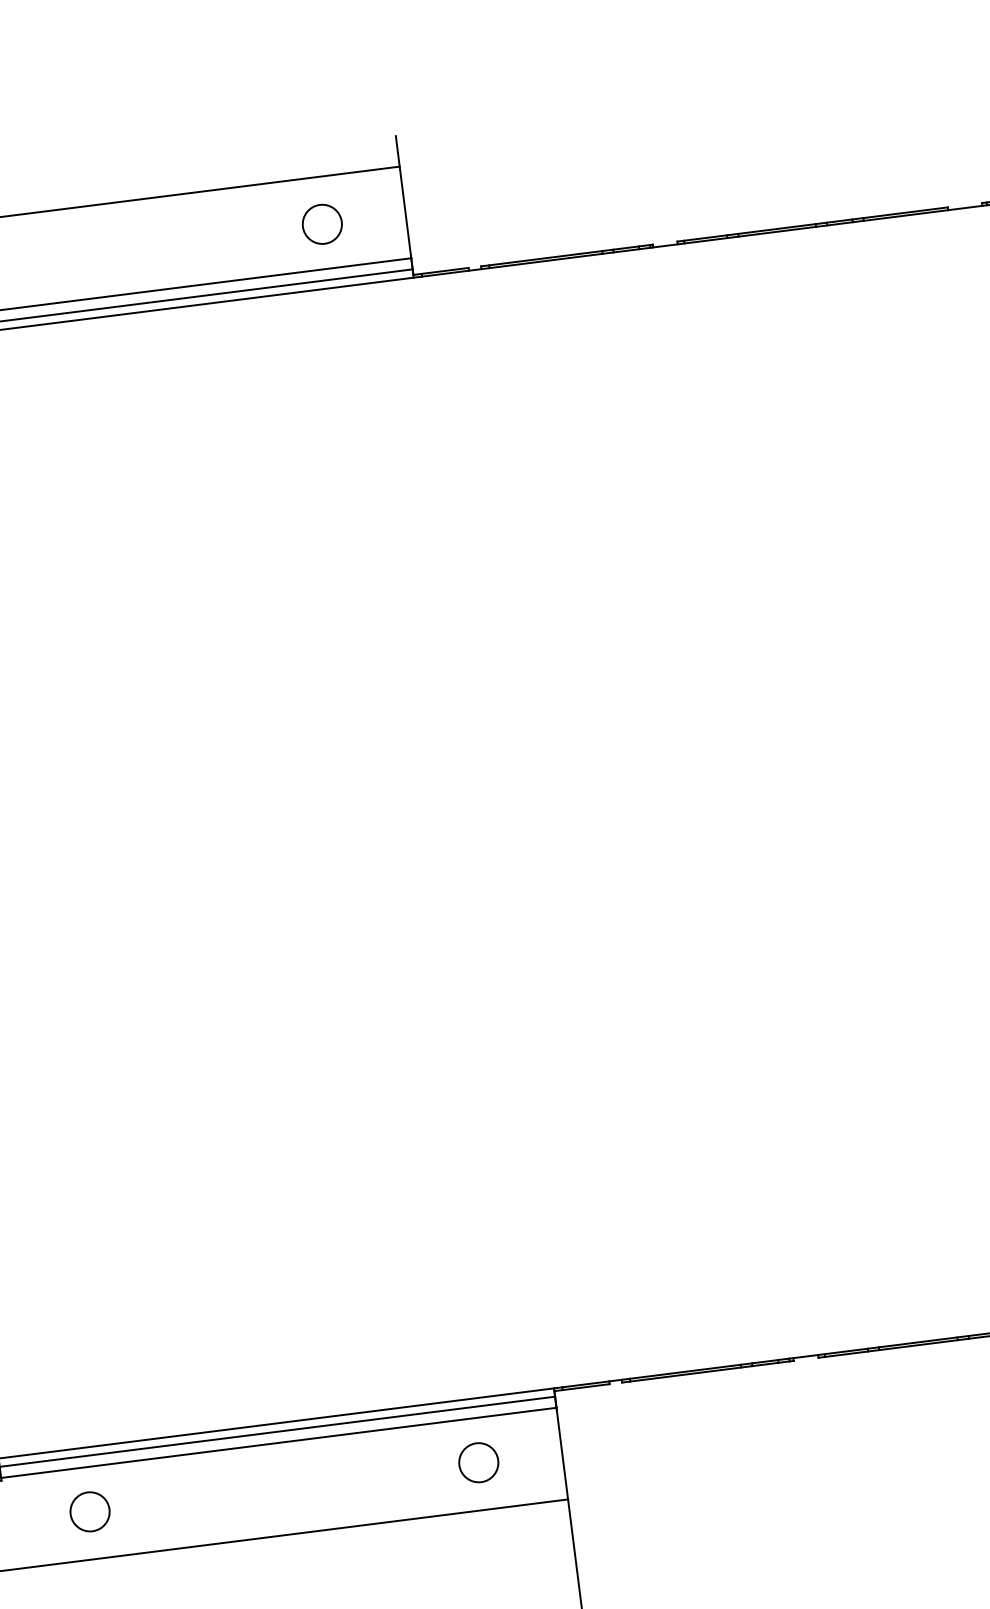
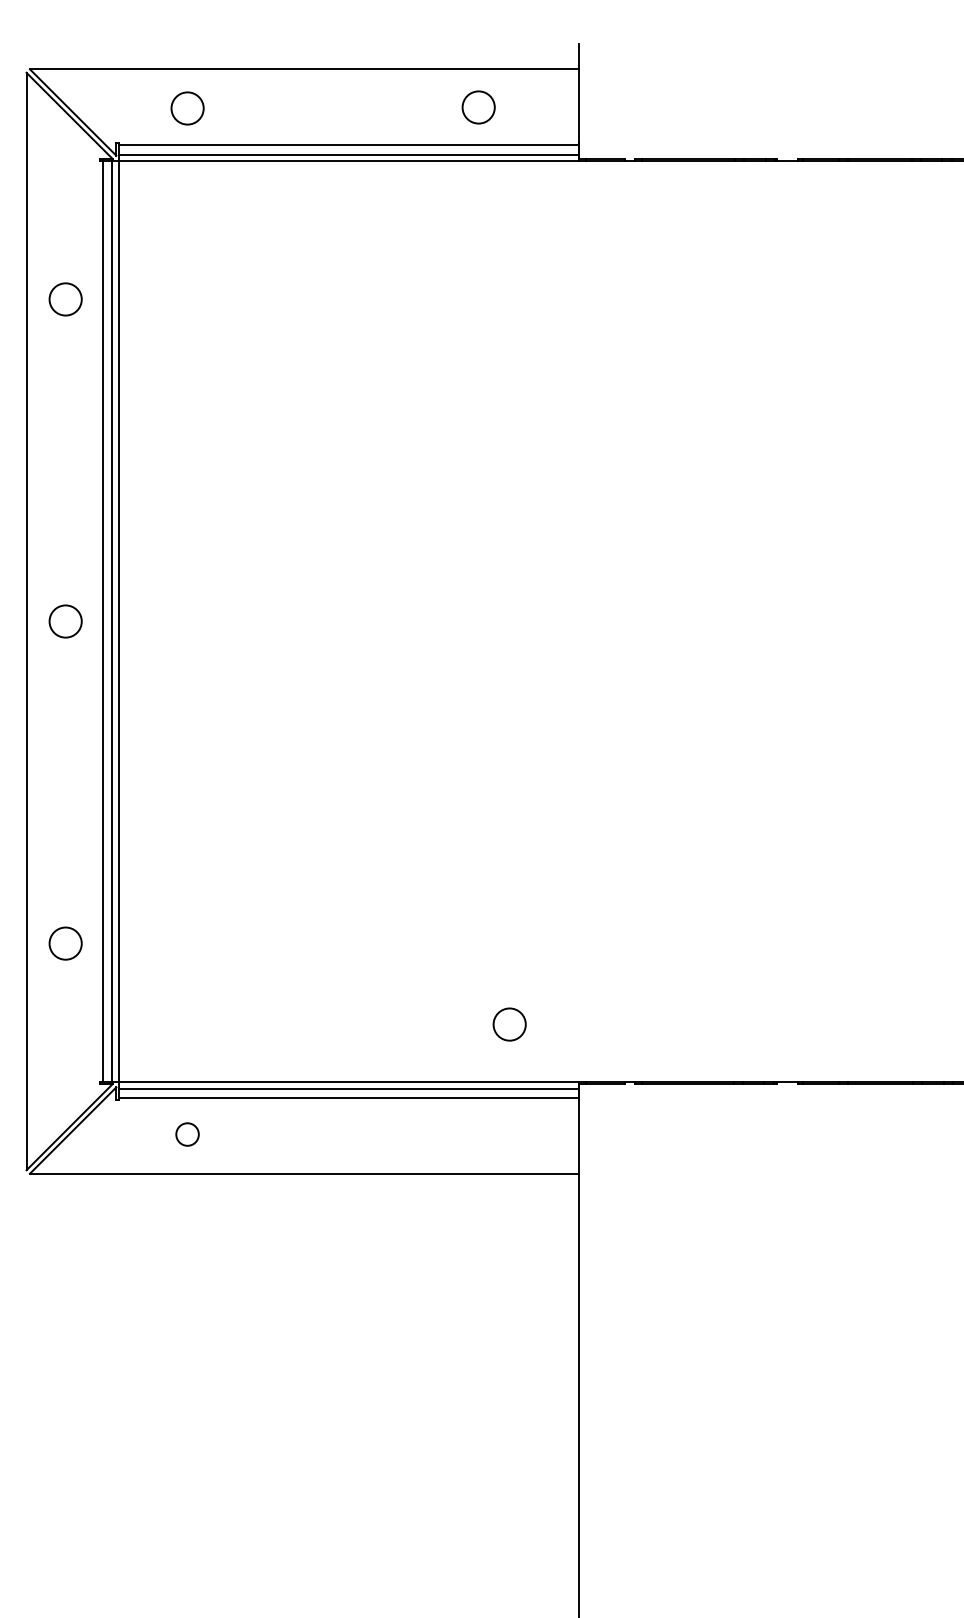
circle: (322, 224) -> (478, 107), moved
circle: (478, 1462) -> (509, 1024), moved
circle: (89, 1511) -> (187, 1134), size x0.7

